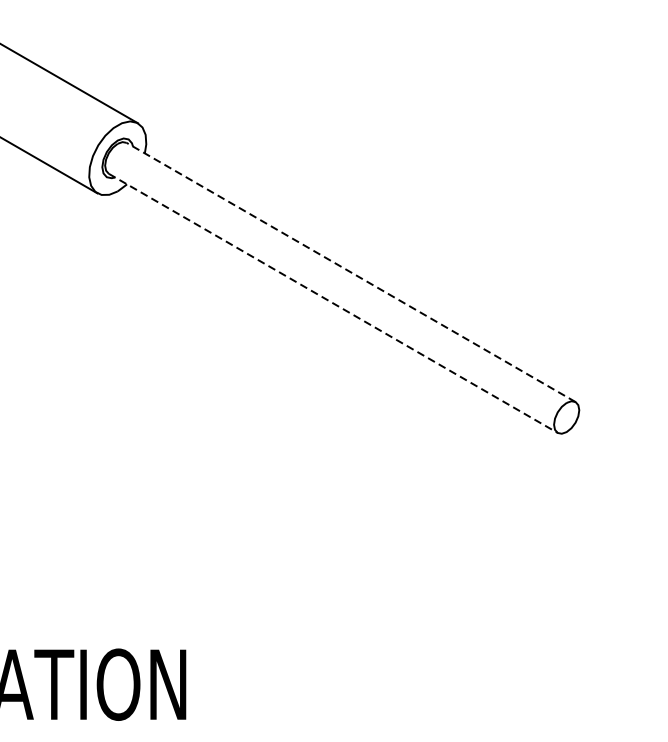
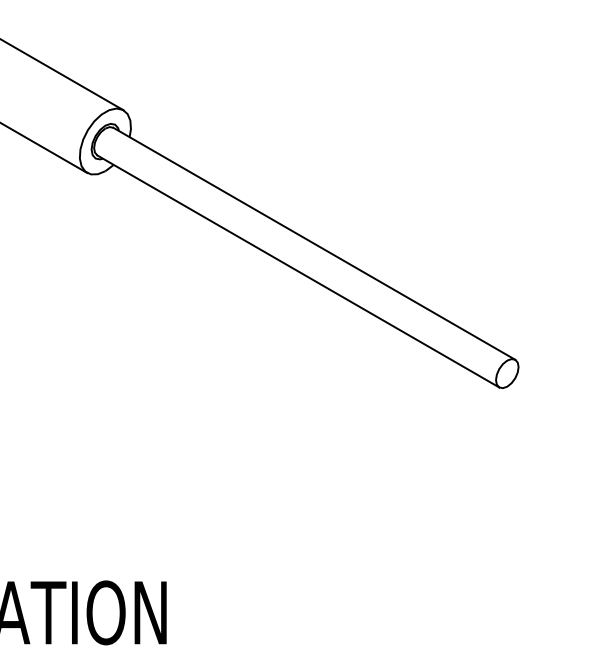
line: (350, 272) -> (313, 243), dashed -> solid
line: (333, 303) -> (298, 271), dashed -> solid

